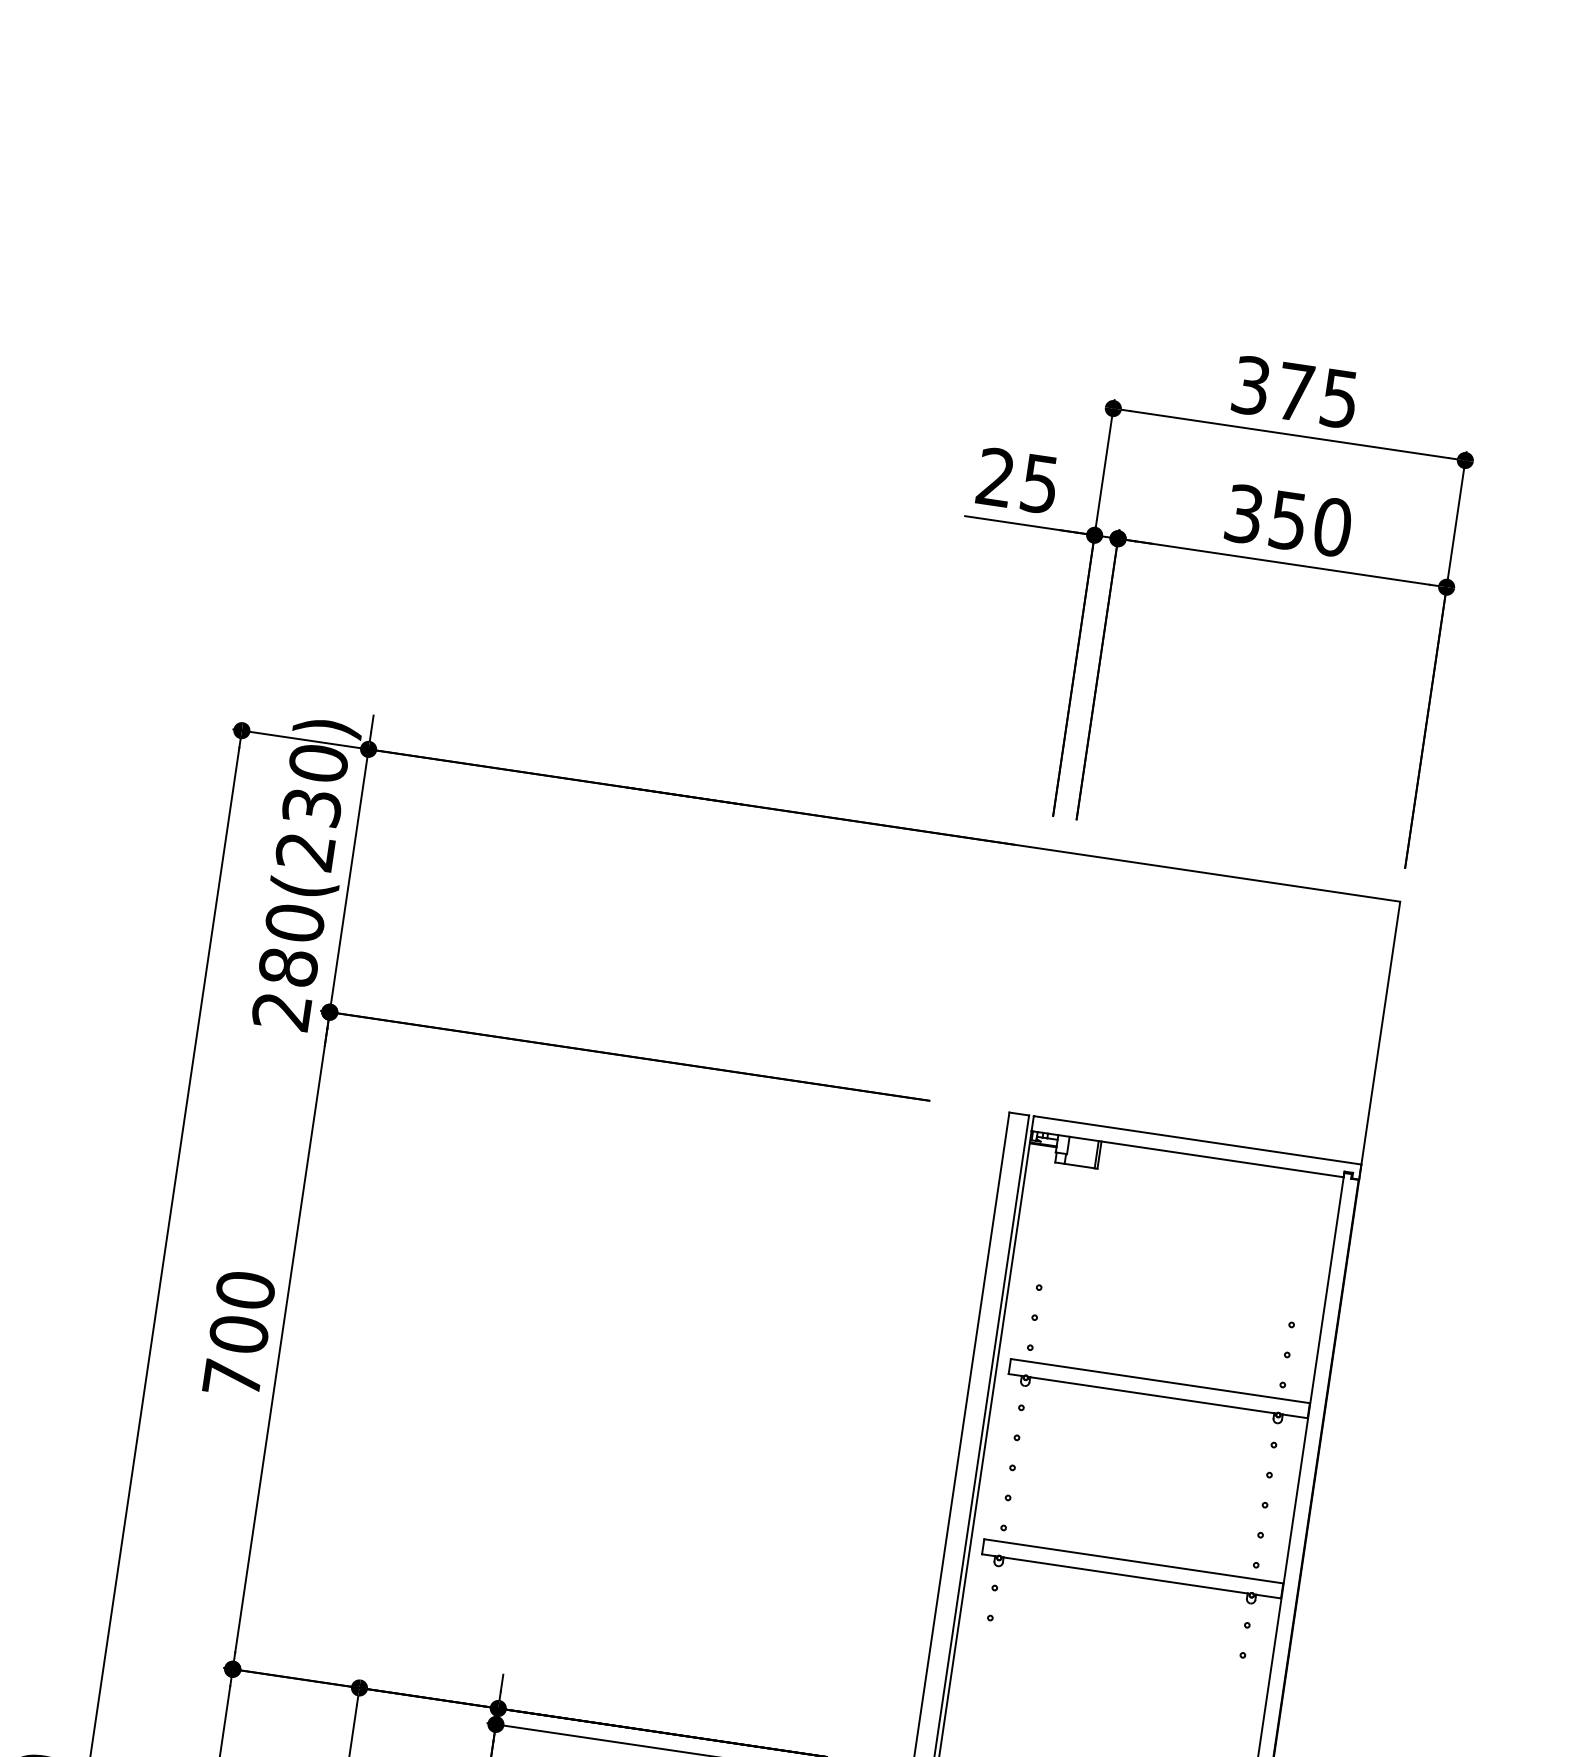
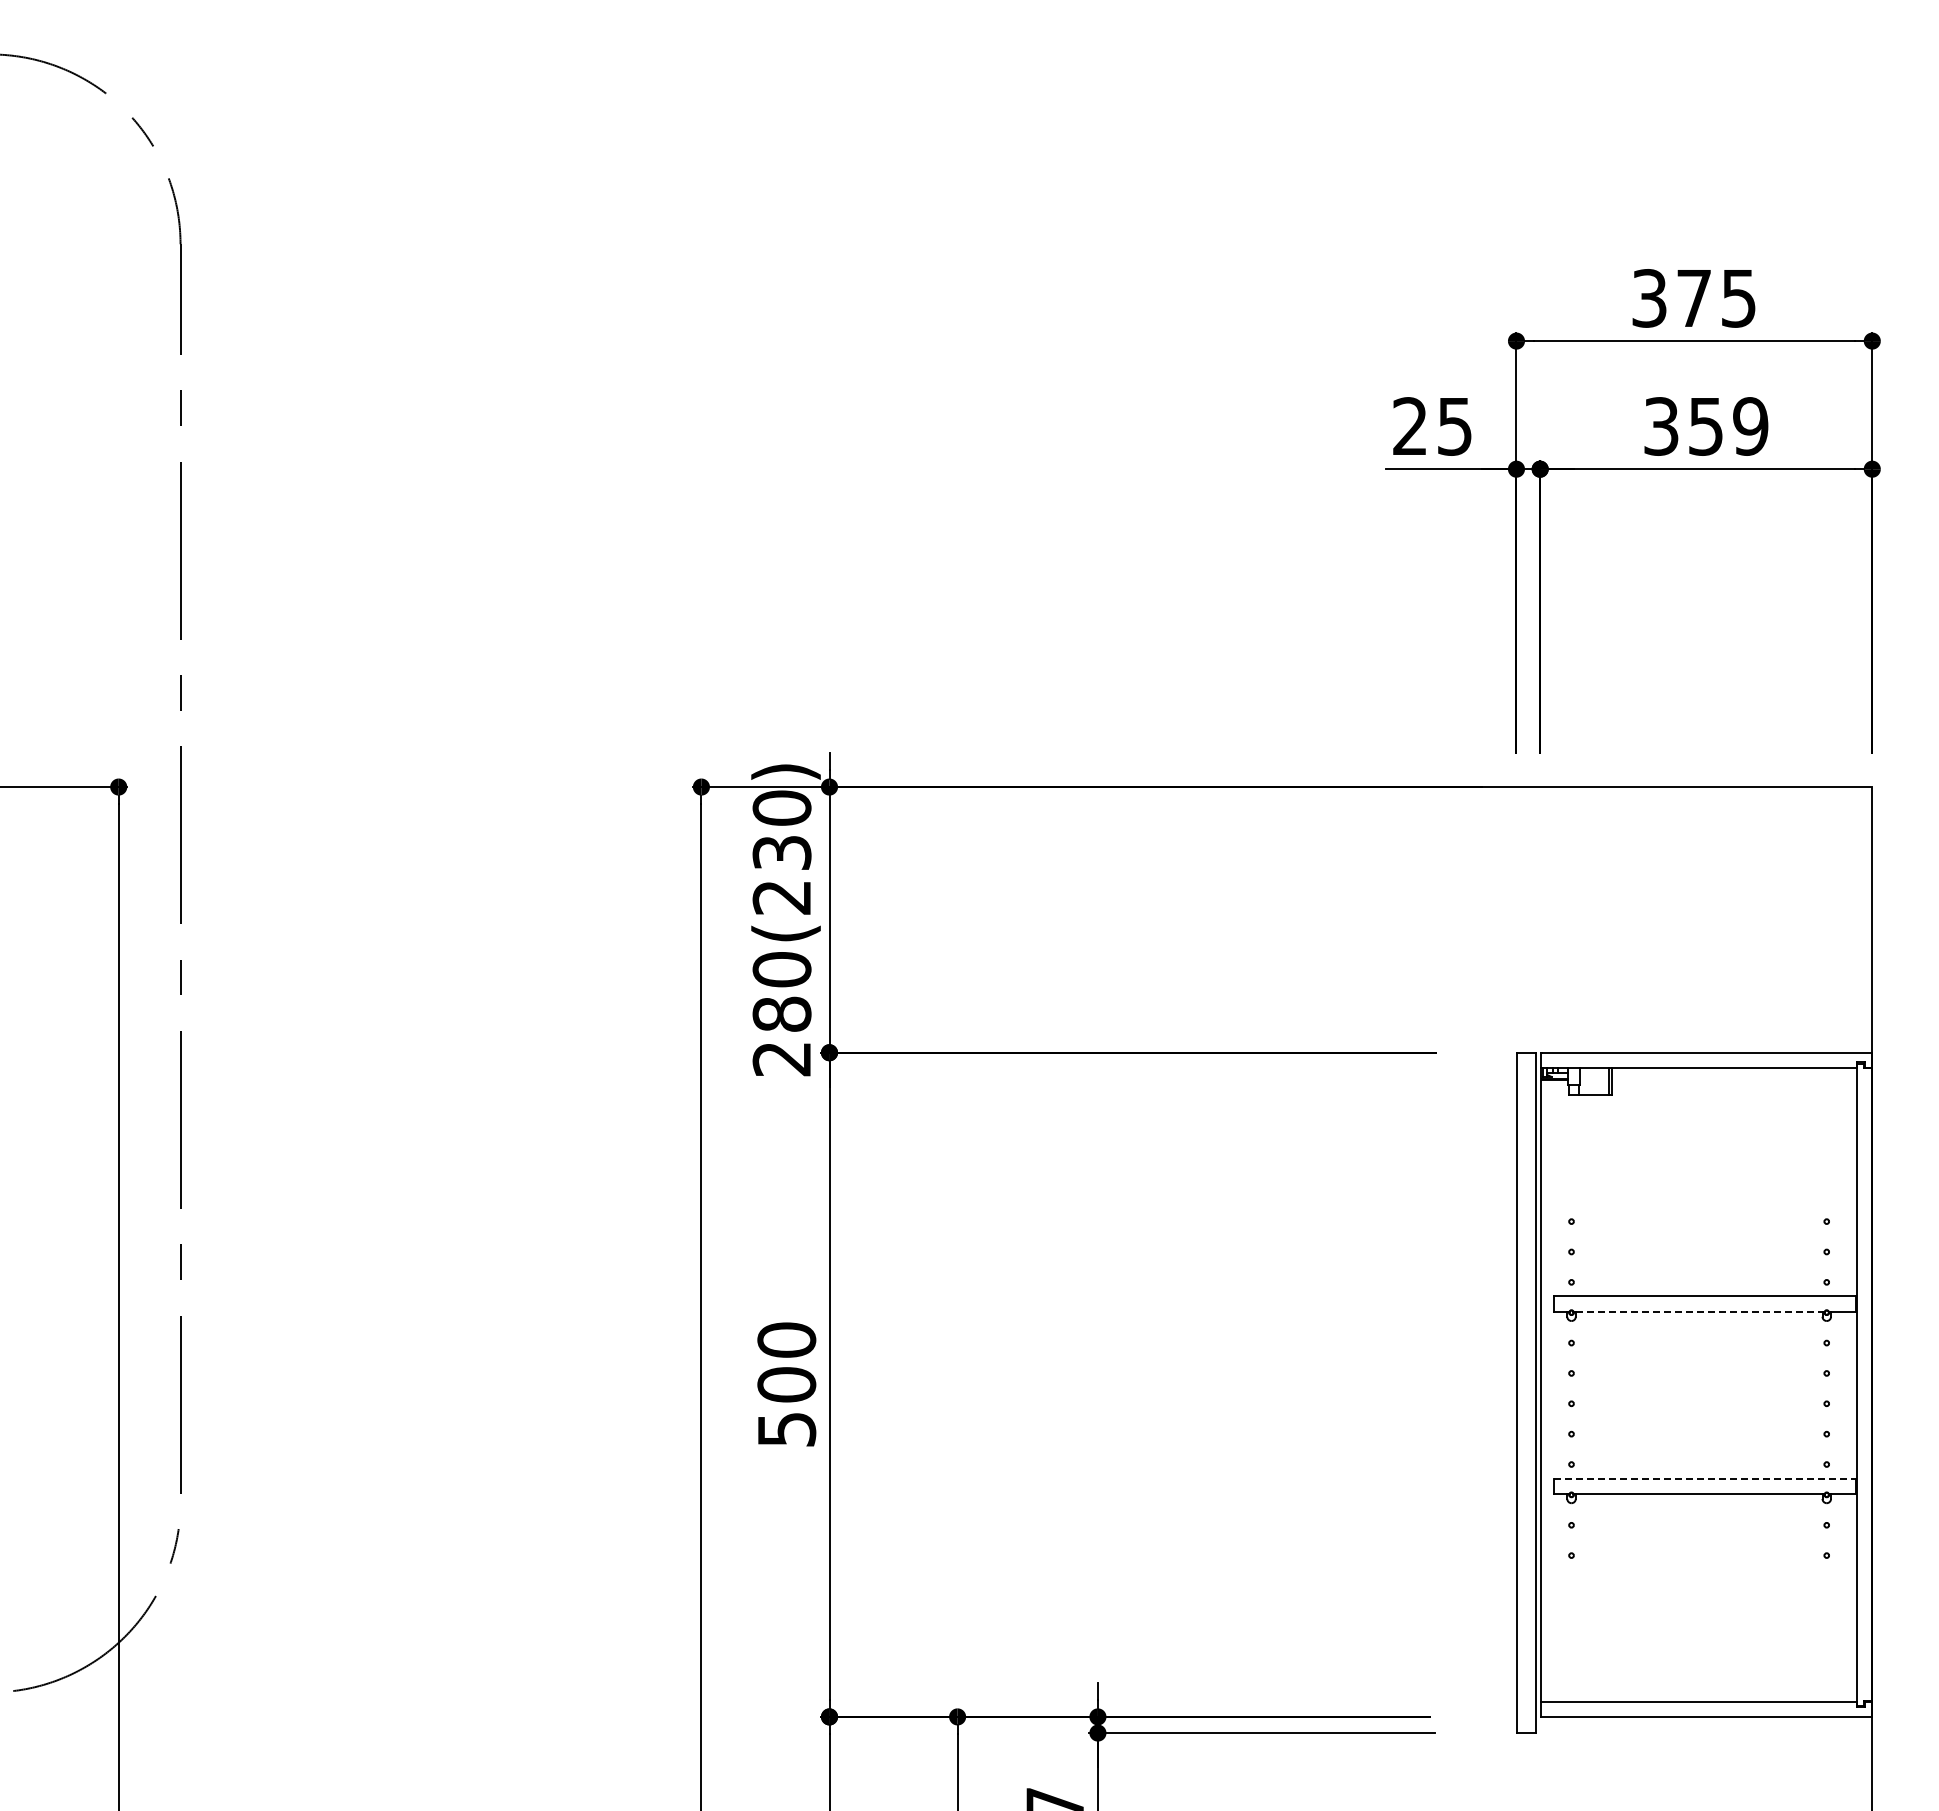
text: (1332, 527) -> (1750, 426), 350 -> 359
text: (233, 1378) -> (787, 1429), 700 -> 500
line: (1152, 1395) -> (1699, 1311), solid -> dashed
line: (1134, 1561) -> (1705, 1478), solid -> dashed

